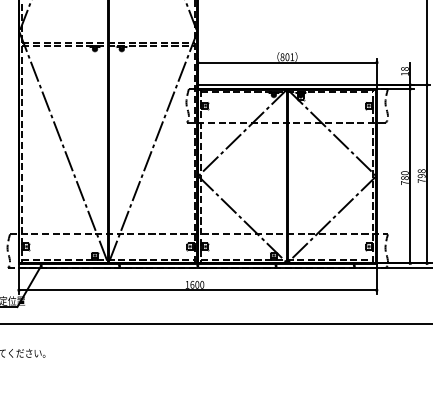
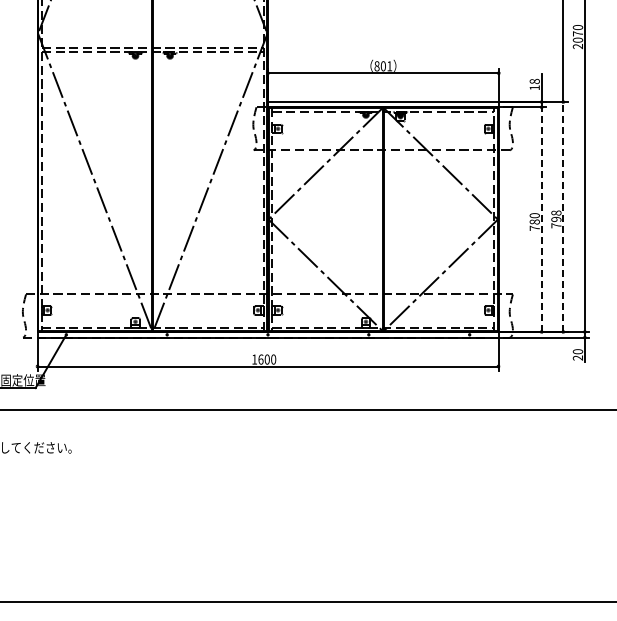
line: (427, 173) -> (563, 216), solid -> dashed
line: (410, 176) -> (541, 219), solid -> dashed

